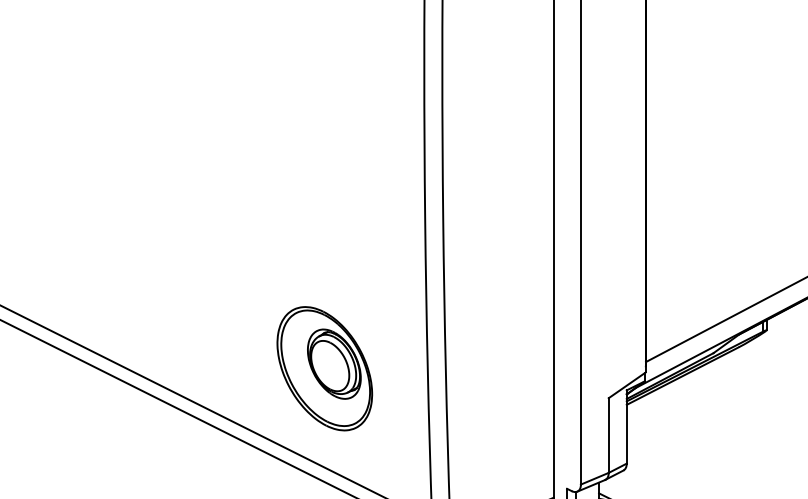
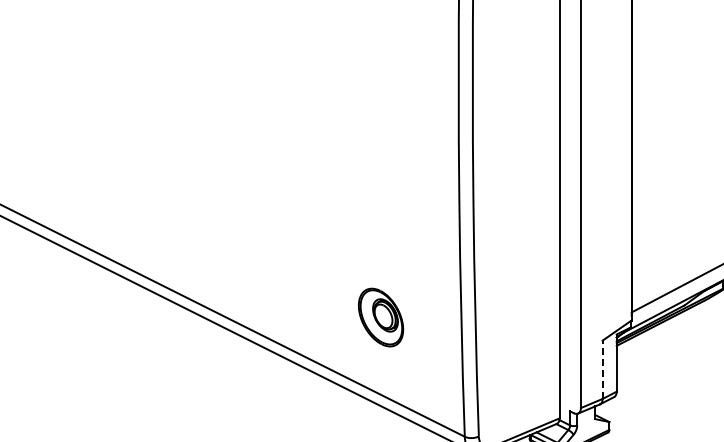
part: (324, 368) -> (380, 317), size x0.6
line: (608, 435) -> (602, 369), solid -> dashed

